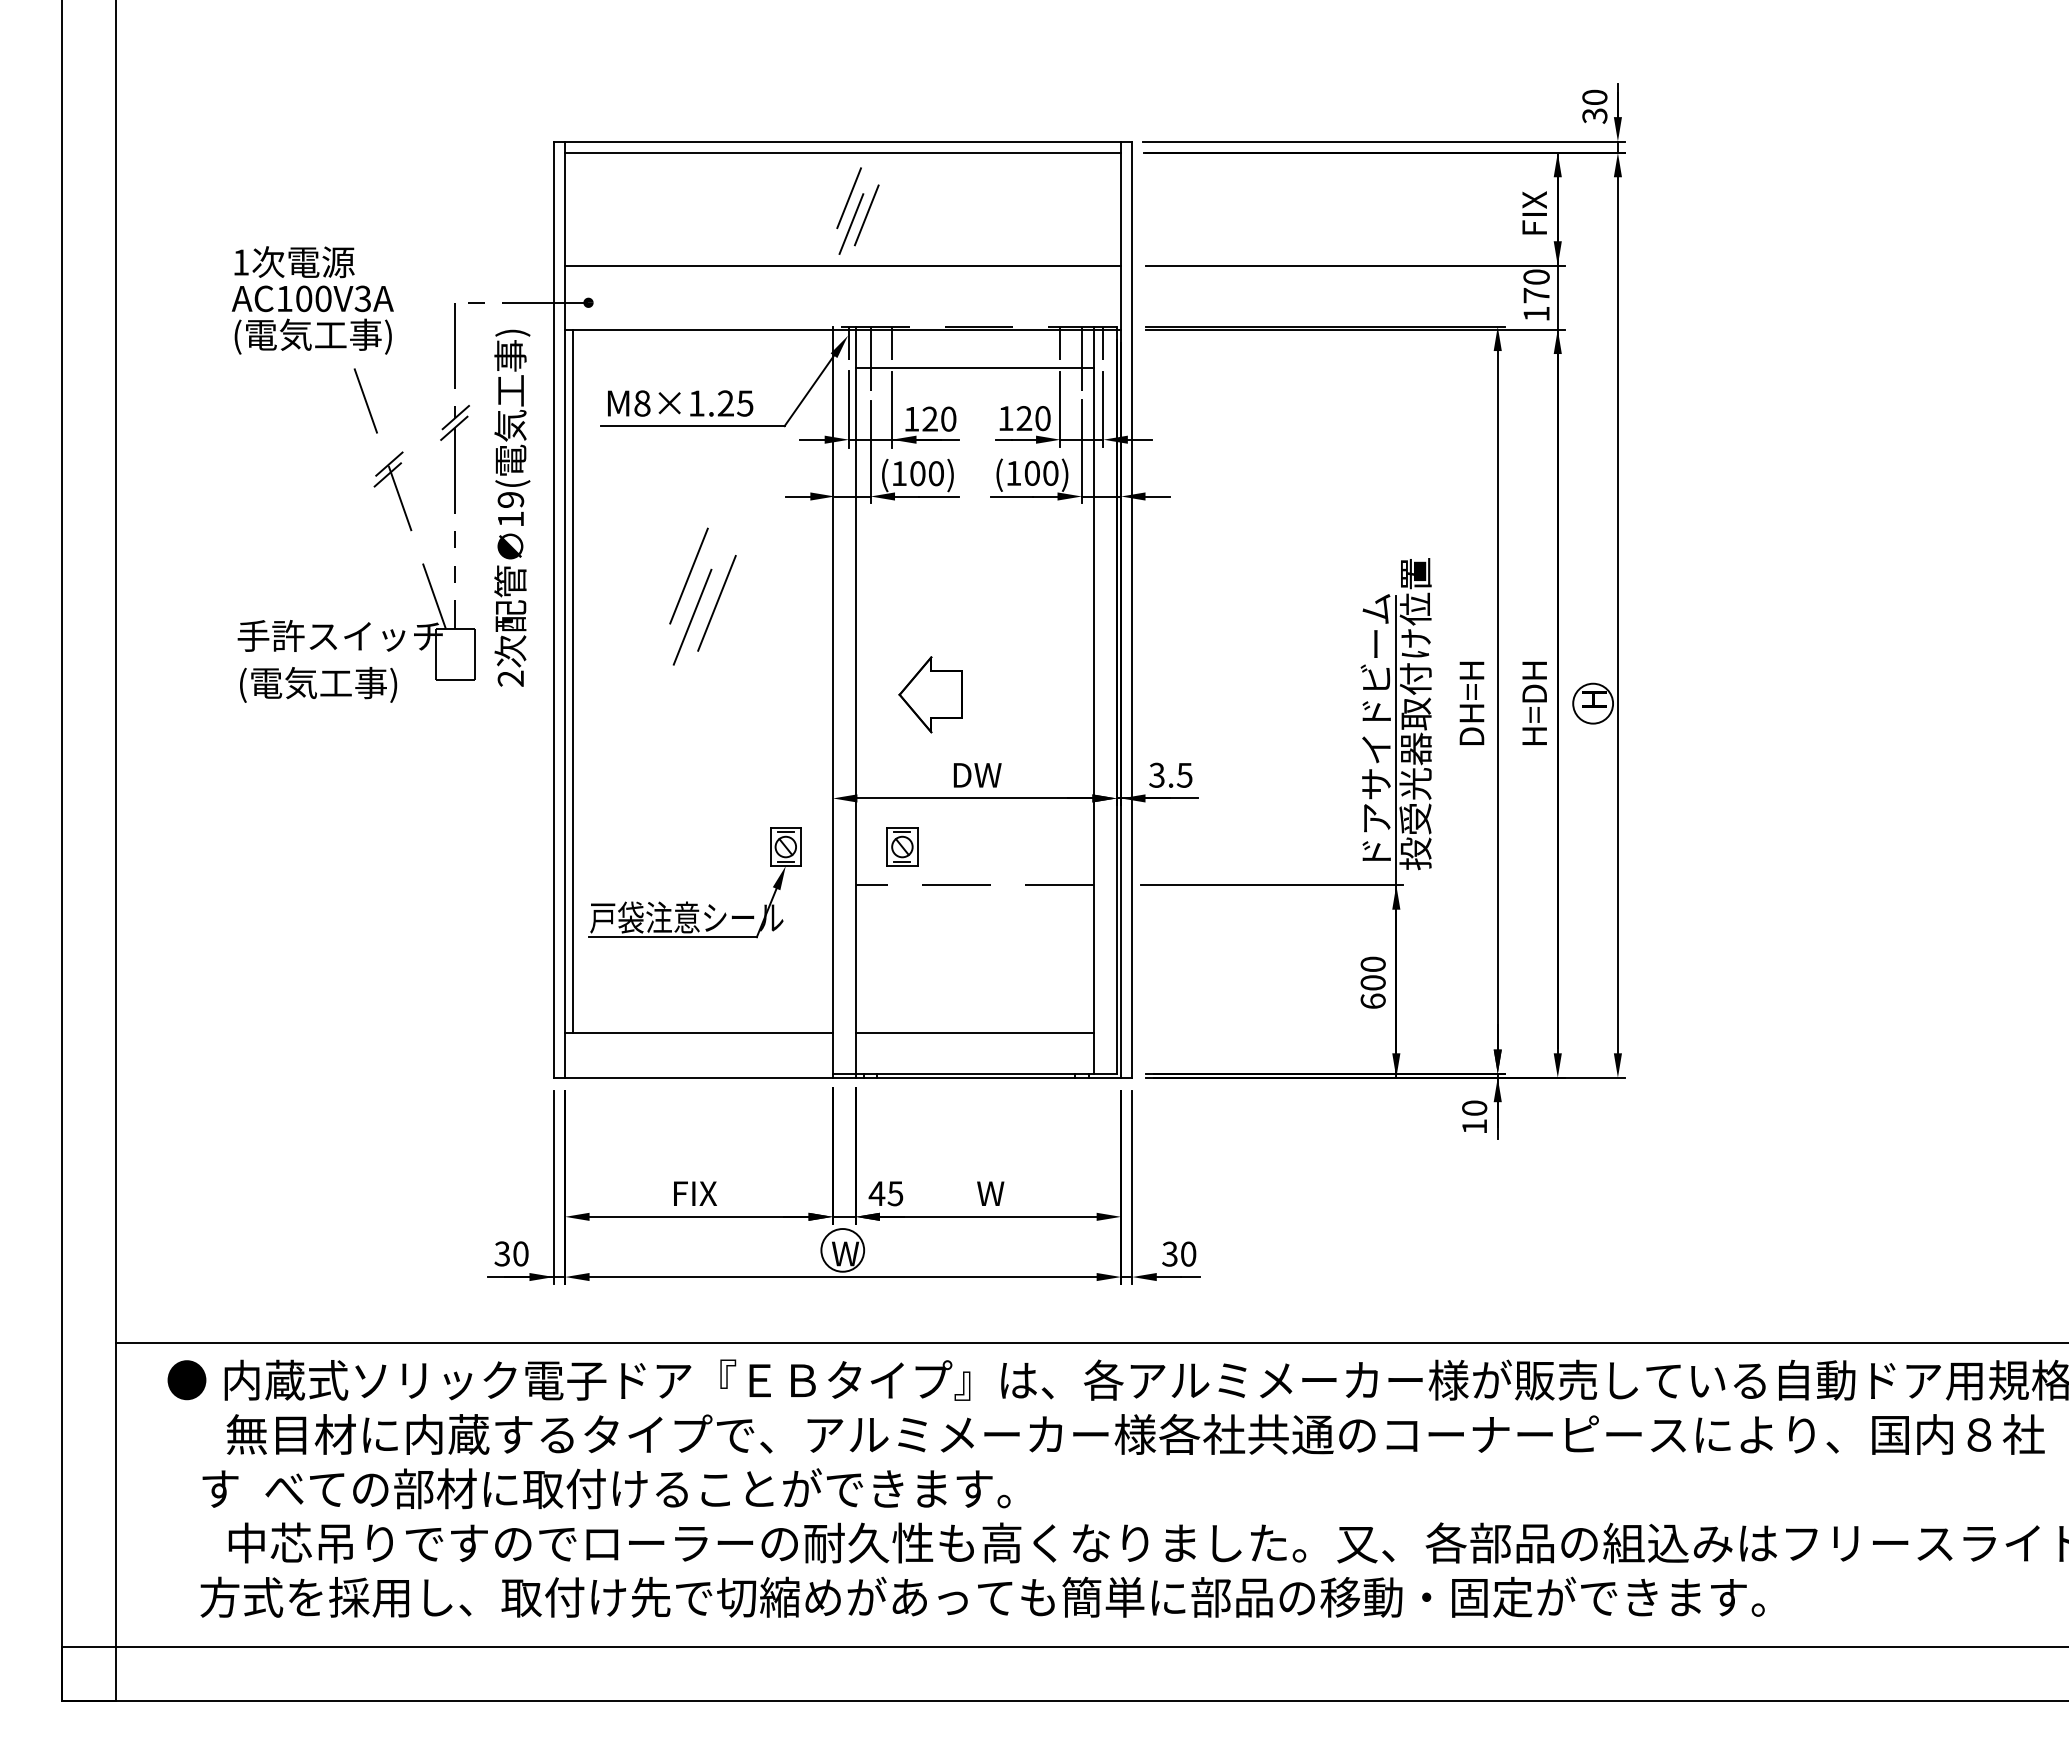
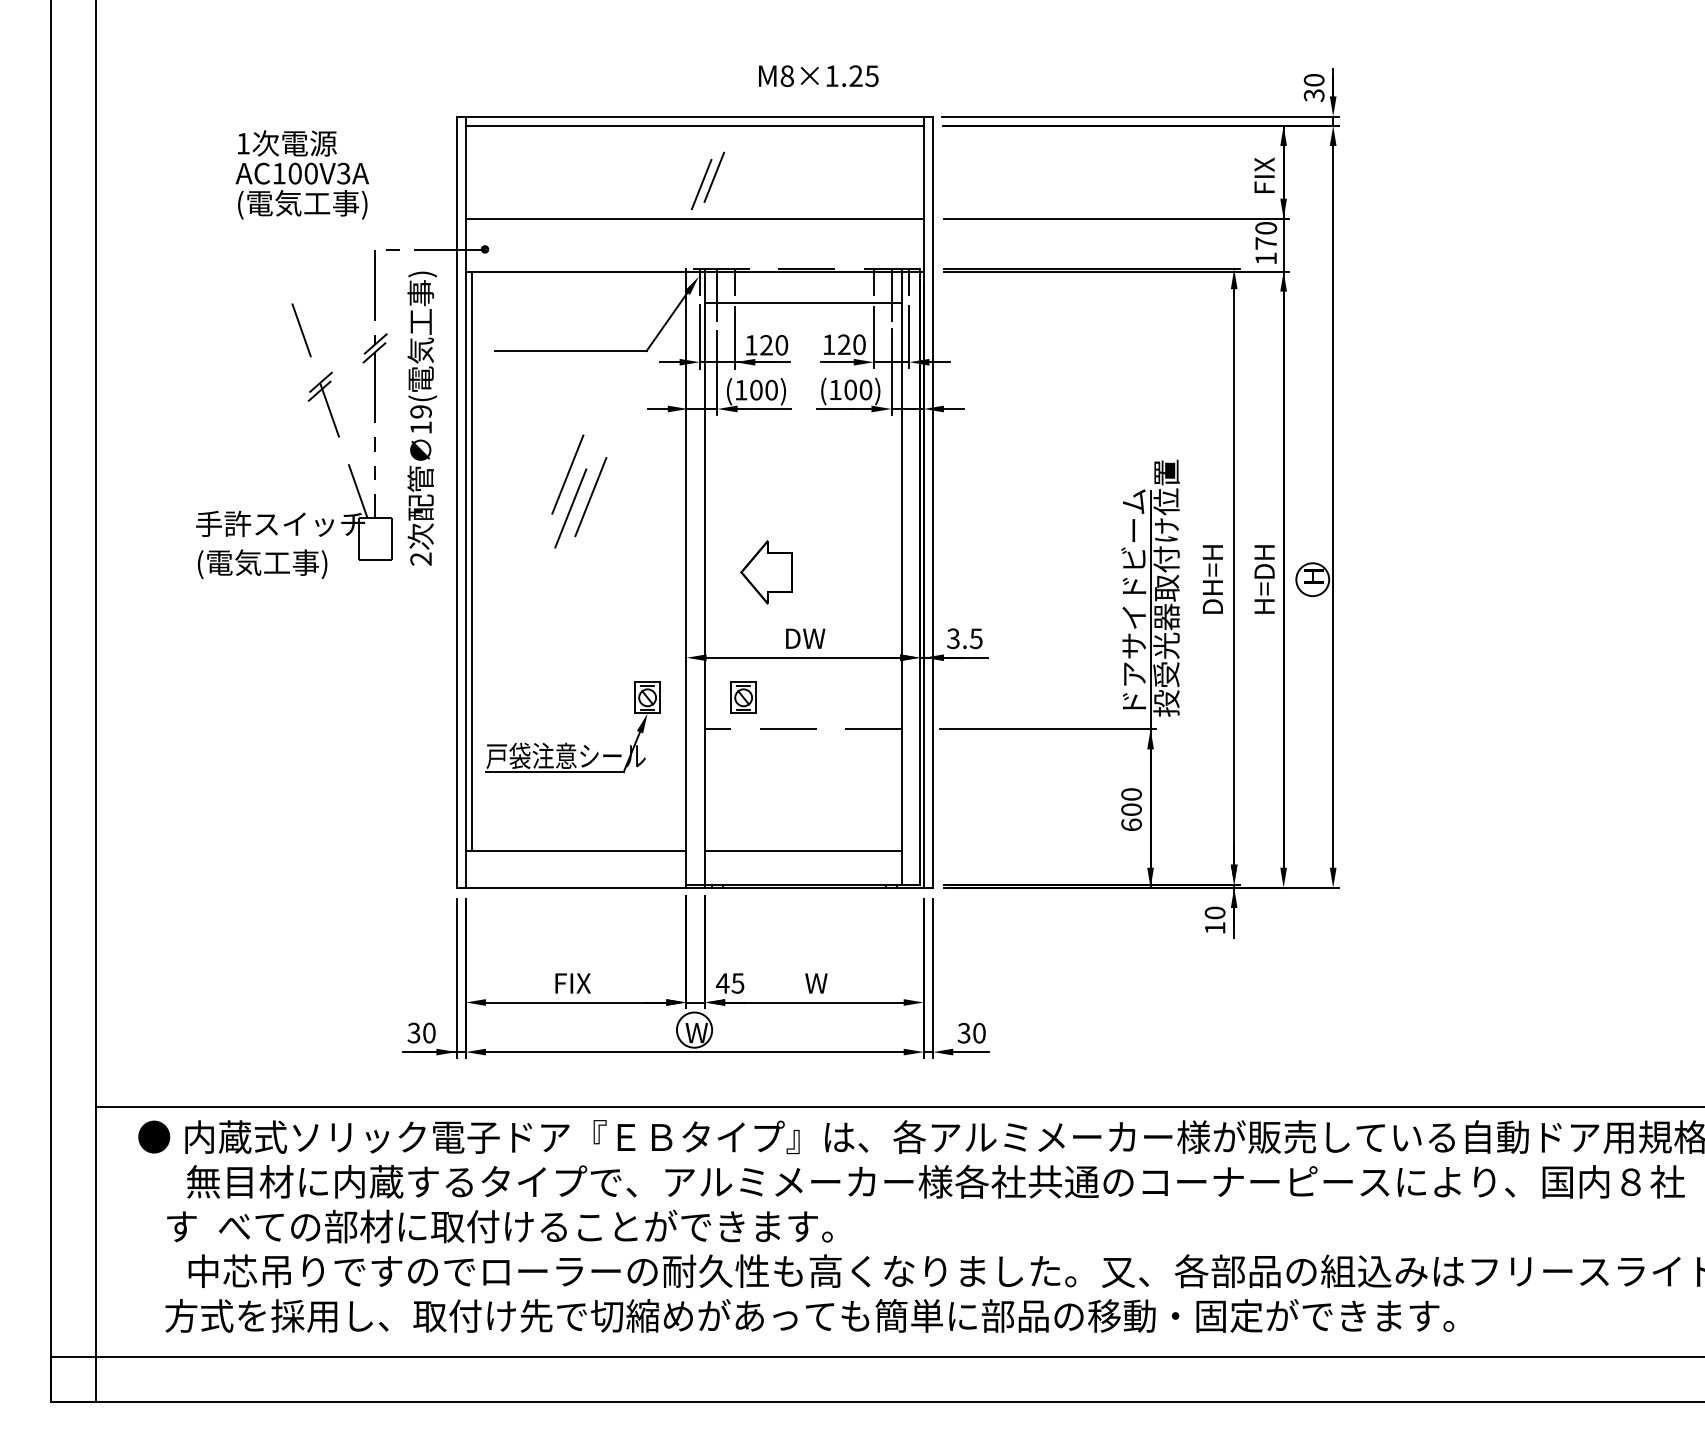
line: (849, 198) -> (700, 163), removed
text: (312, 300) -> (302, 175), moved
text: (680, 403) -> (818, 76), moved

